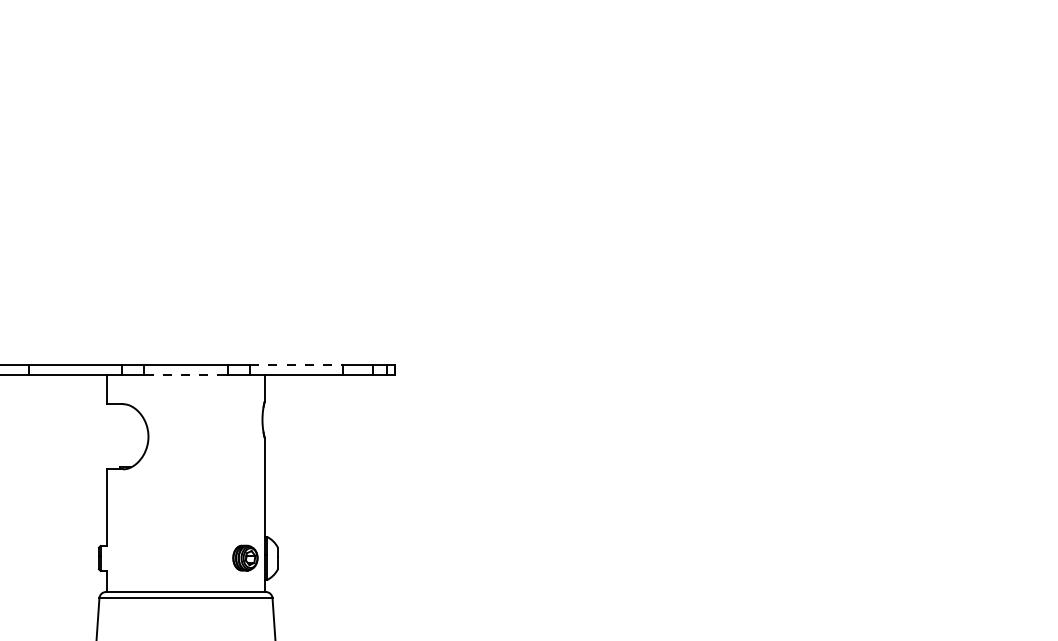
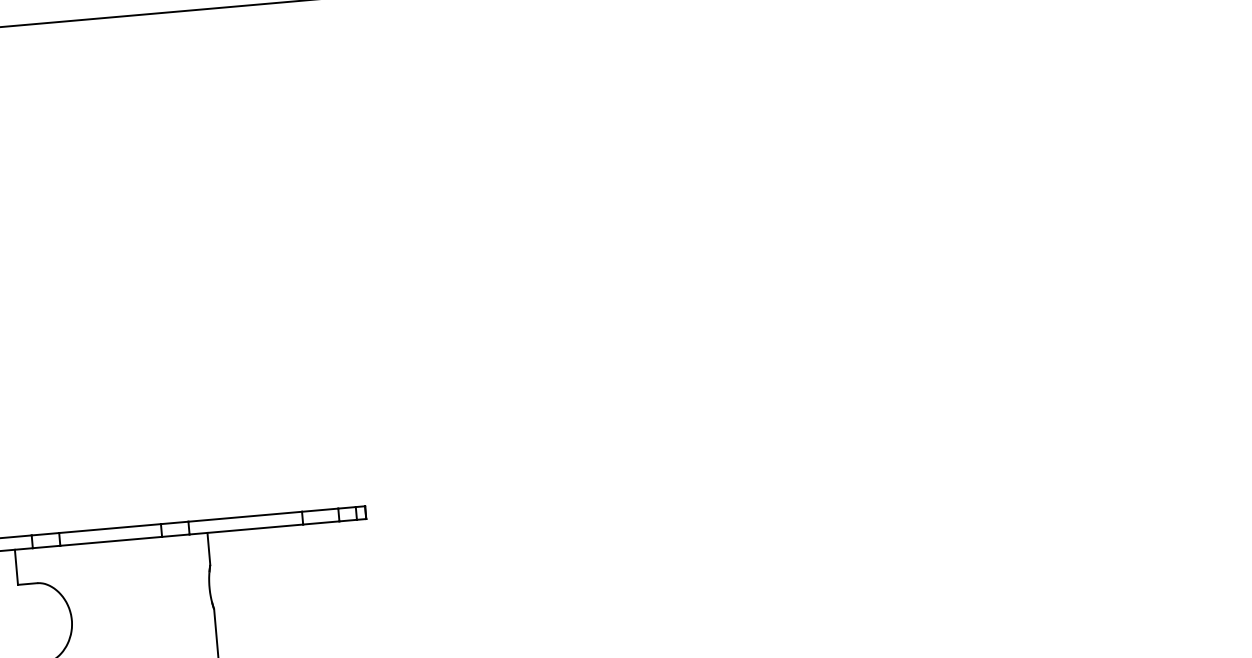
line: (296, 365) -> (245, 517), dashed -> solid
line: (185, 375) -> (110, 541), dashed -> solid

